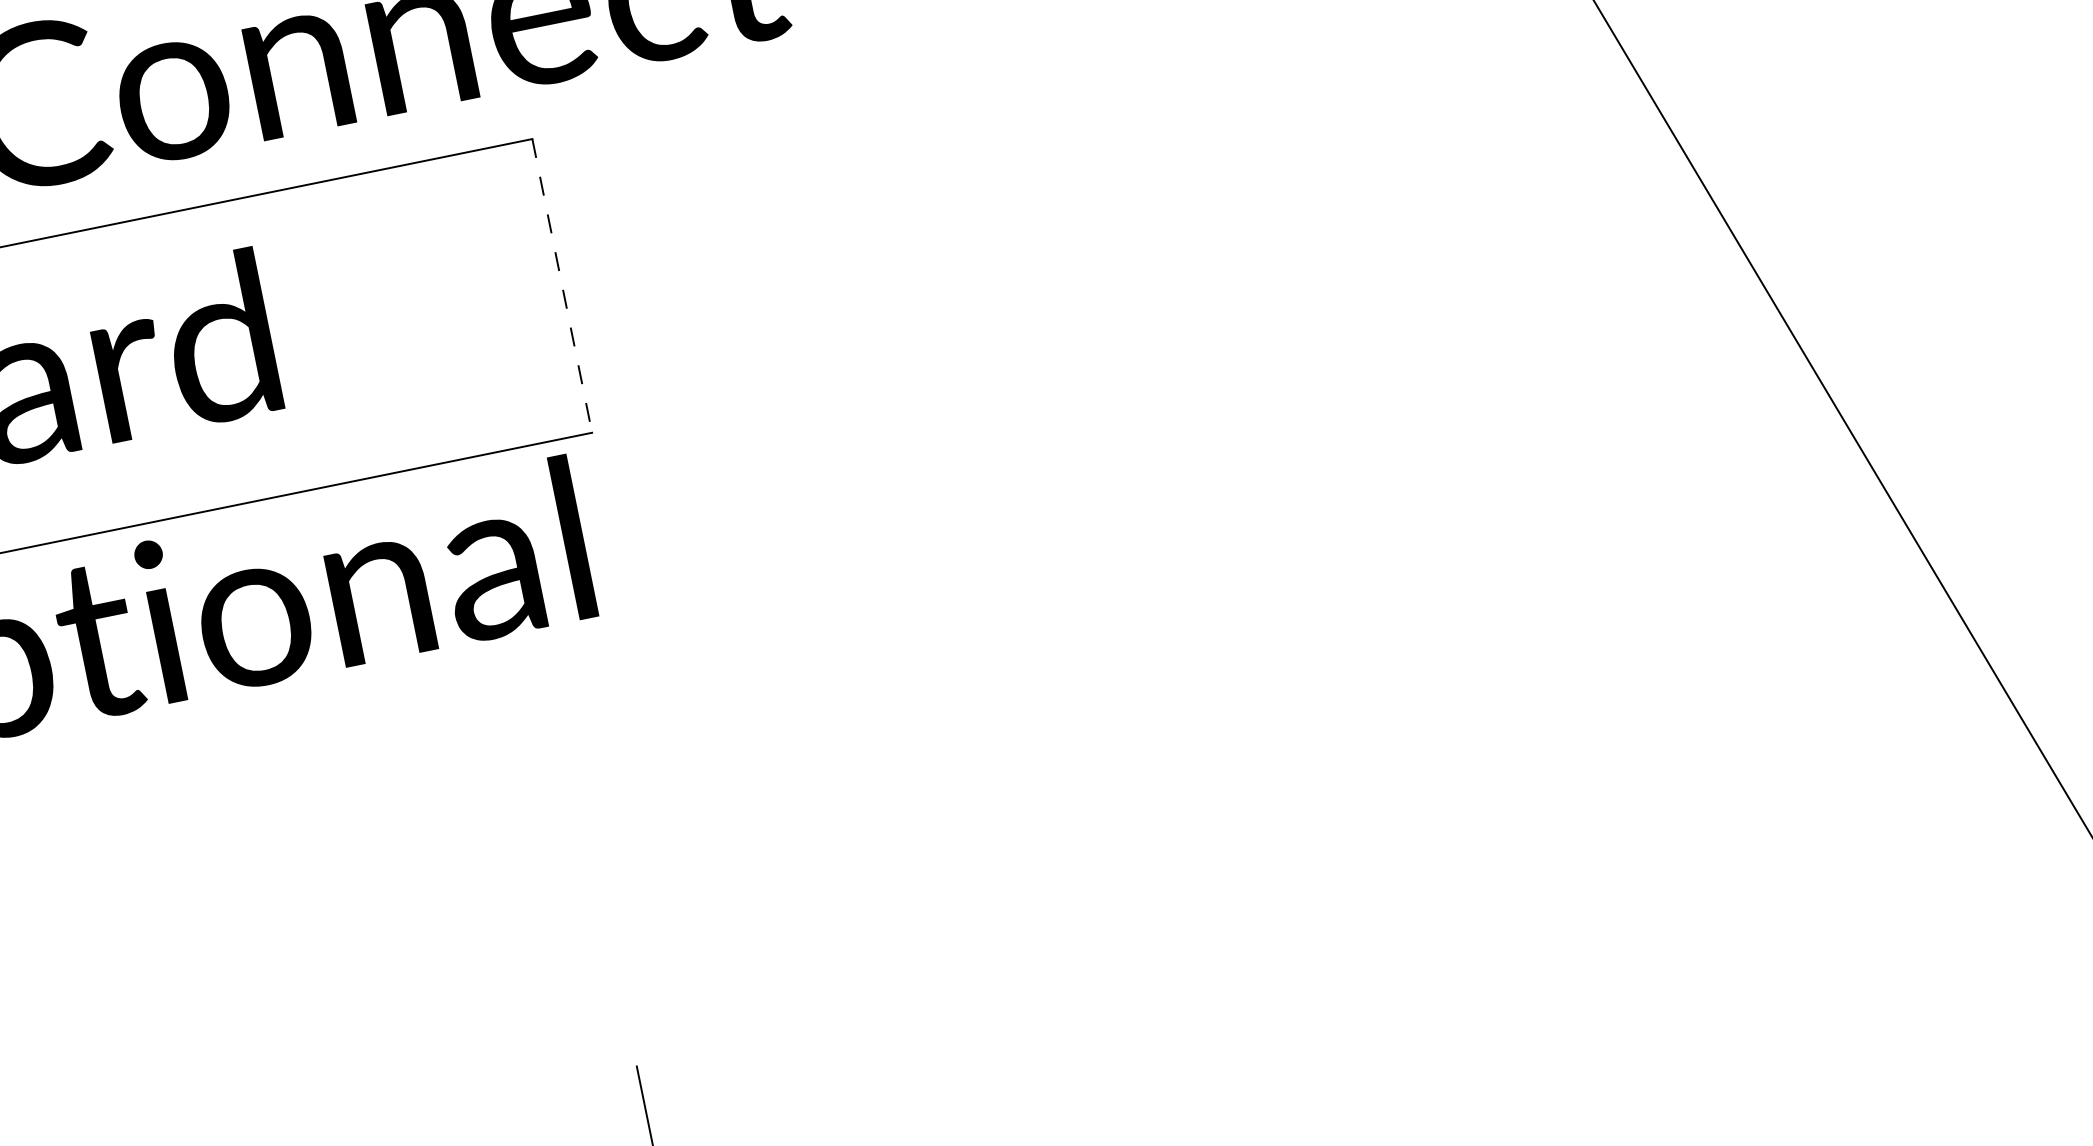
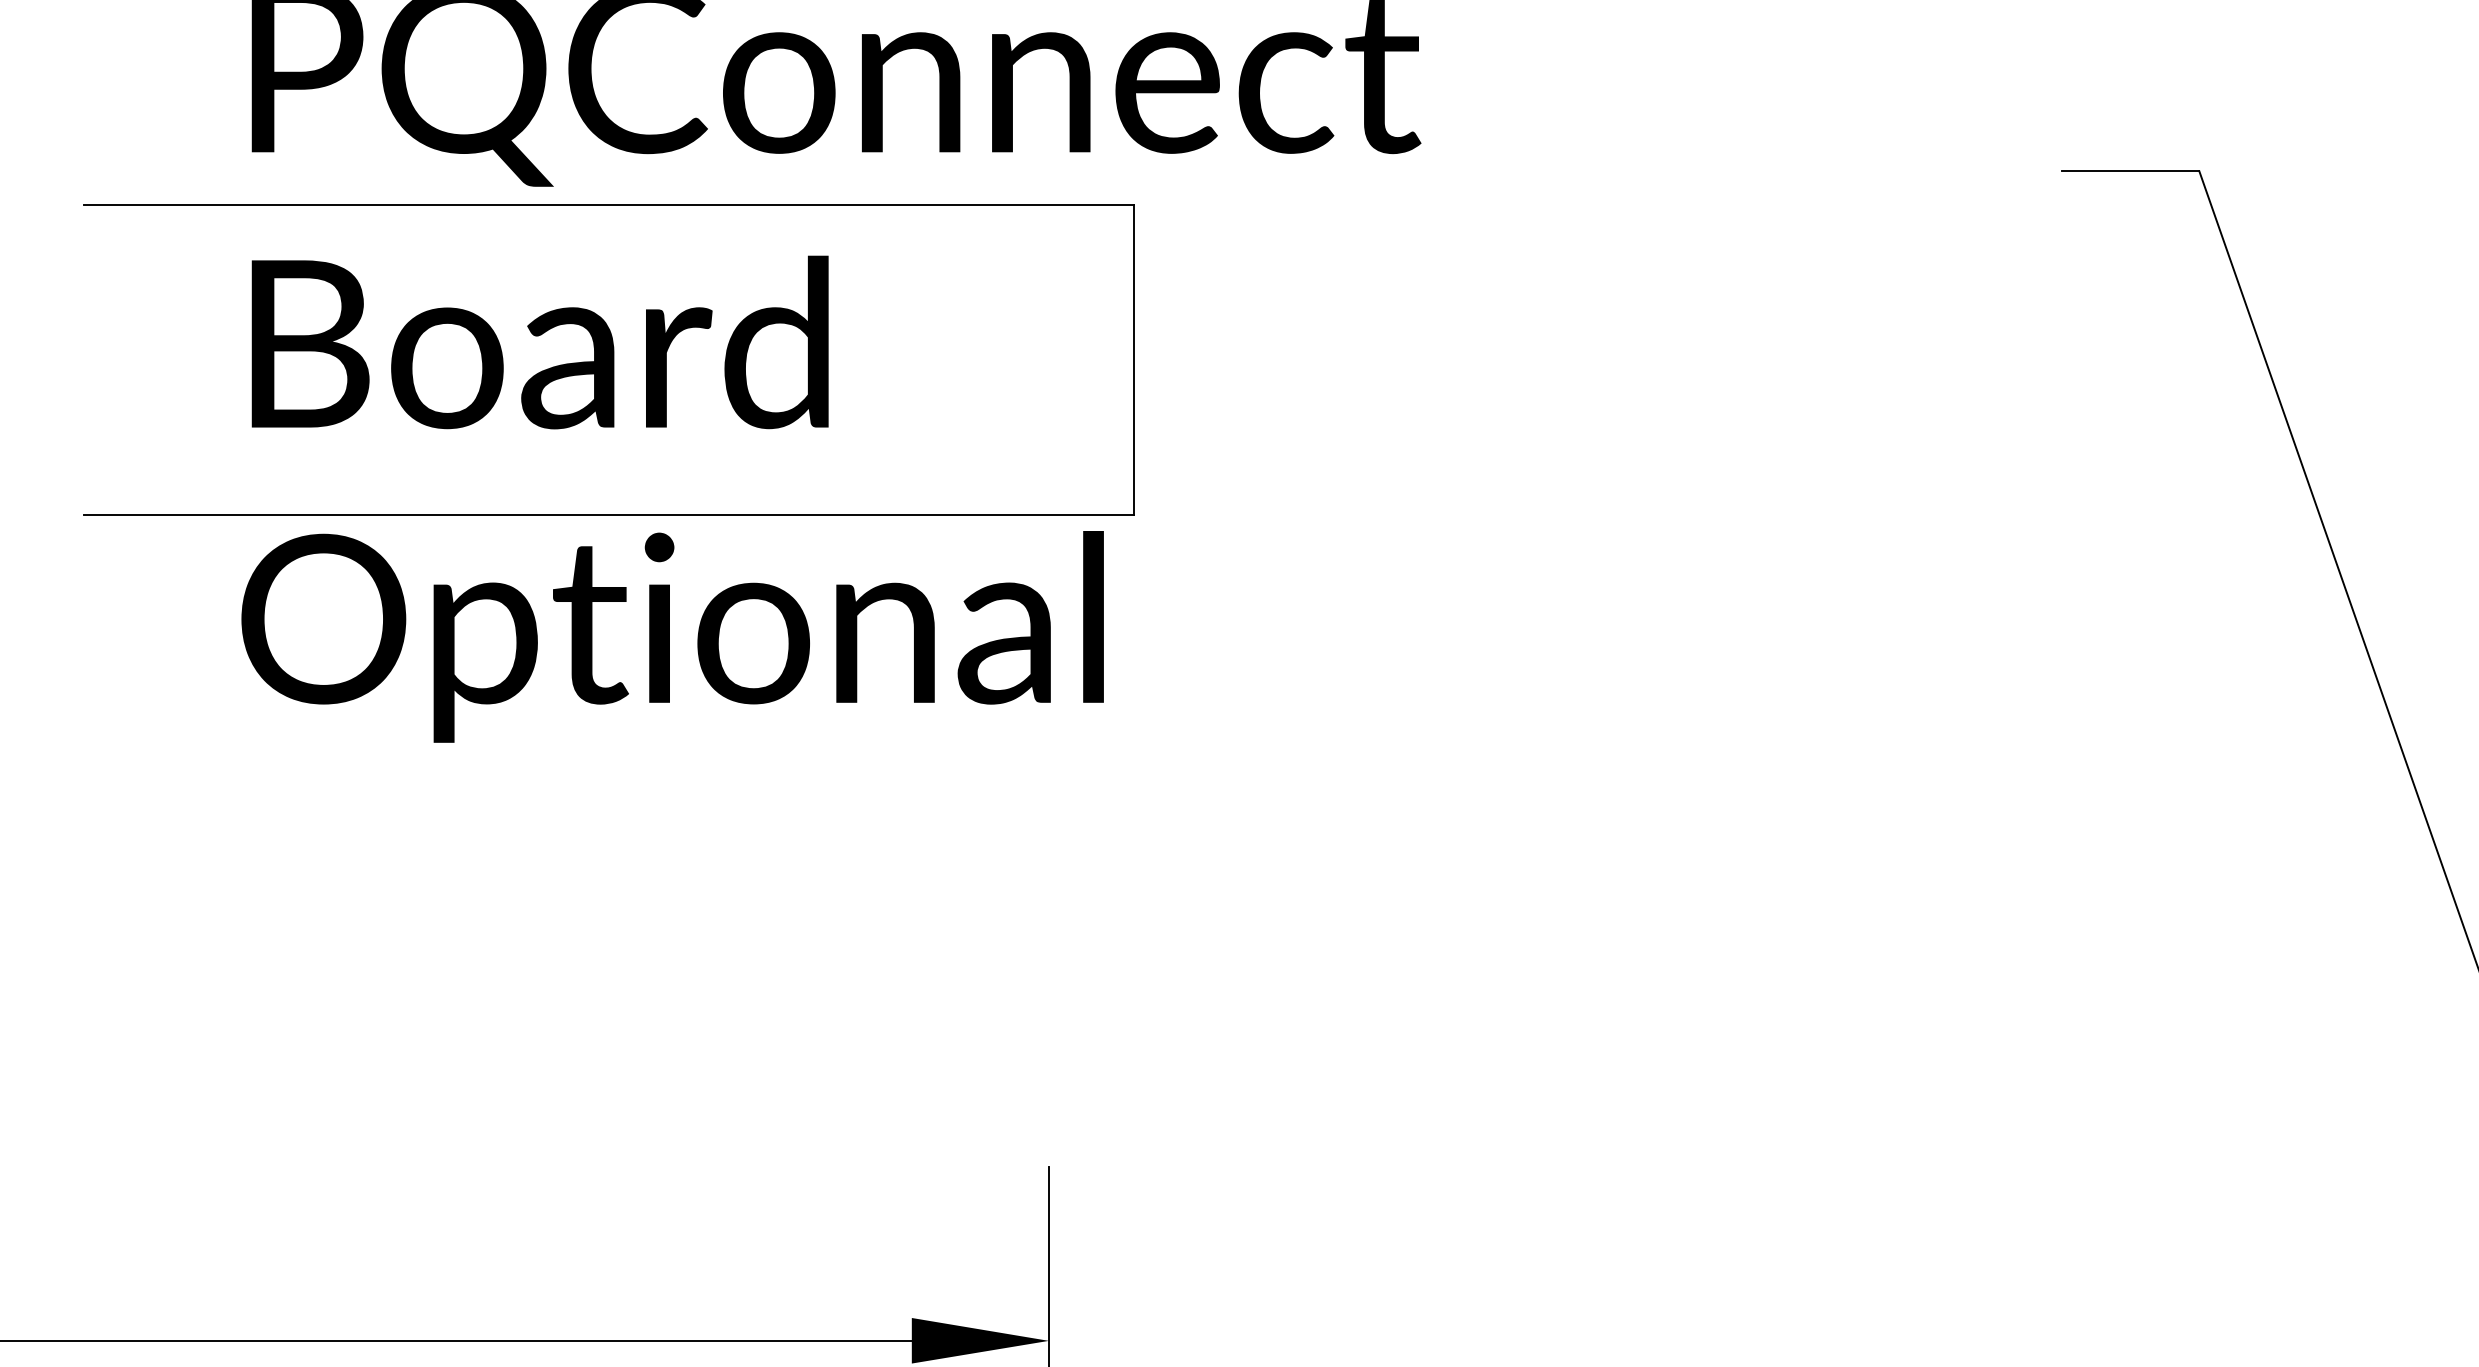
line: (562, 286) -> (1134, 360), dashed -> solid

